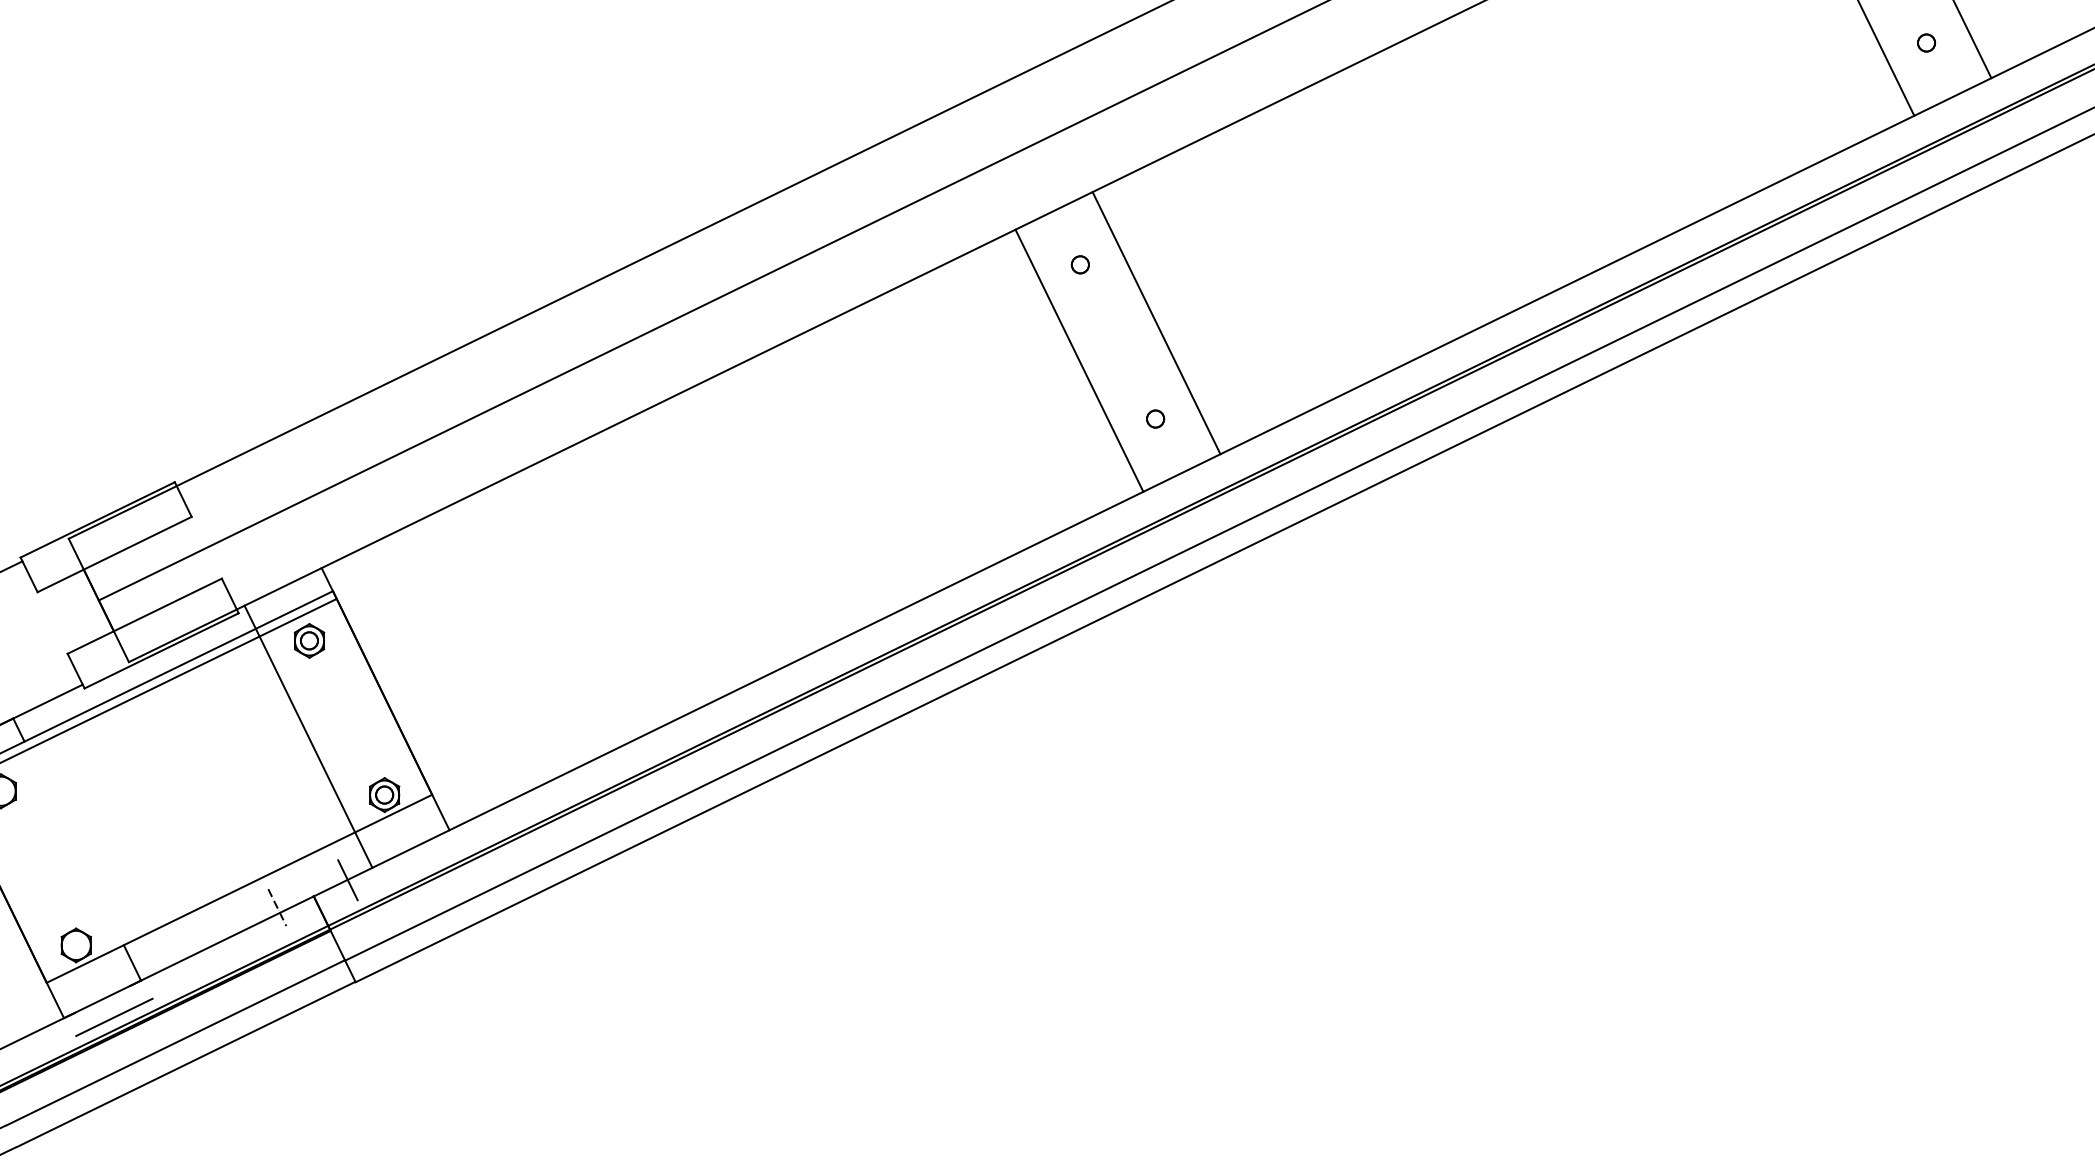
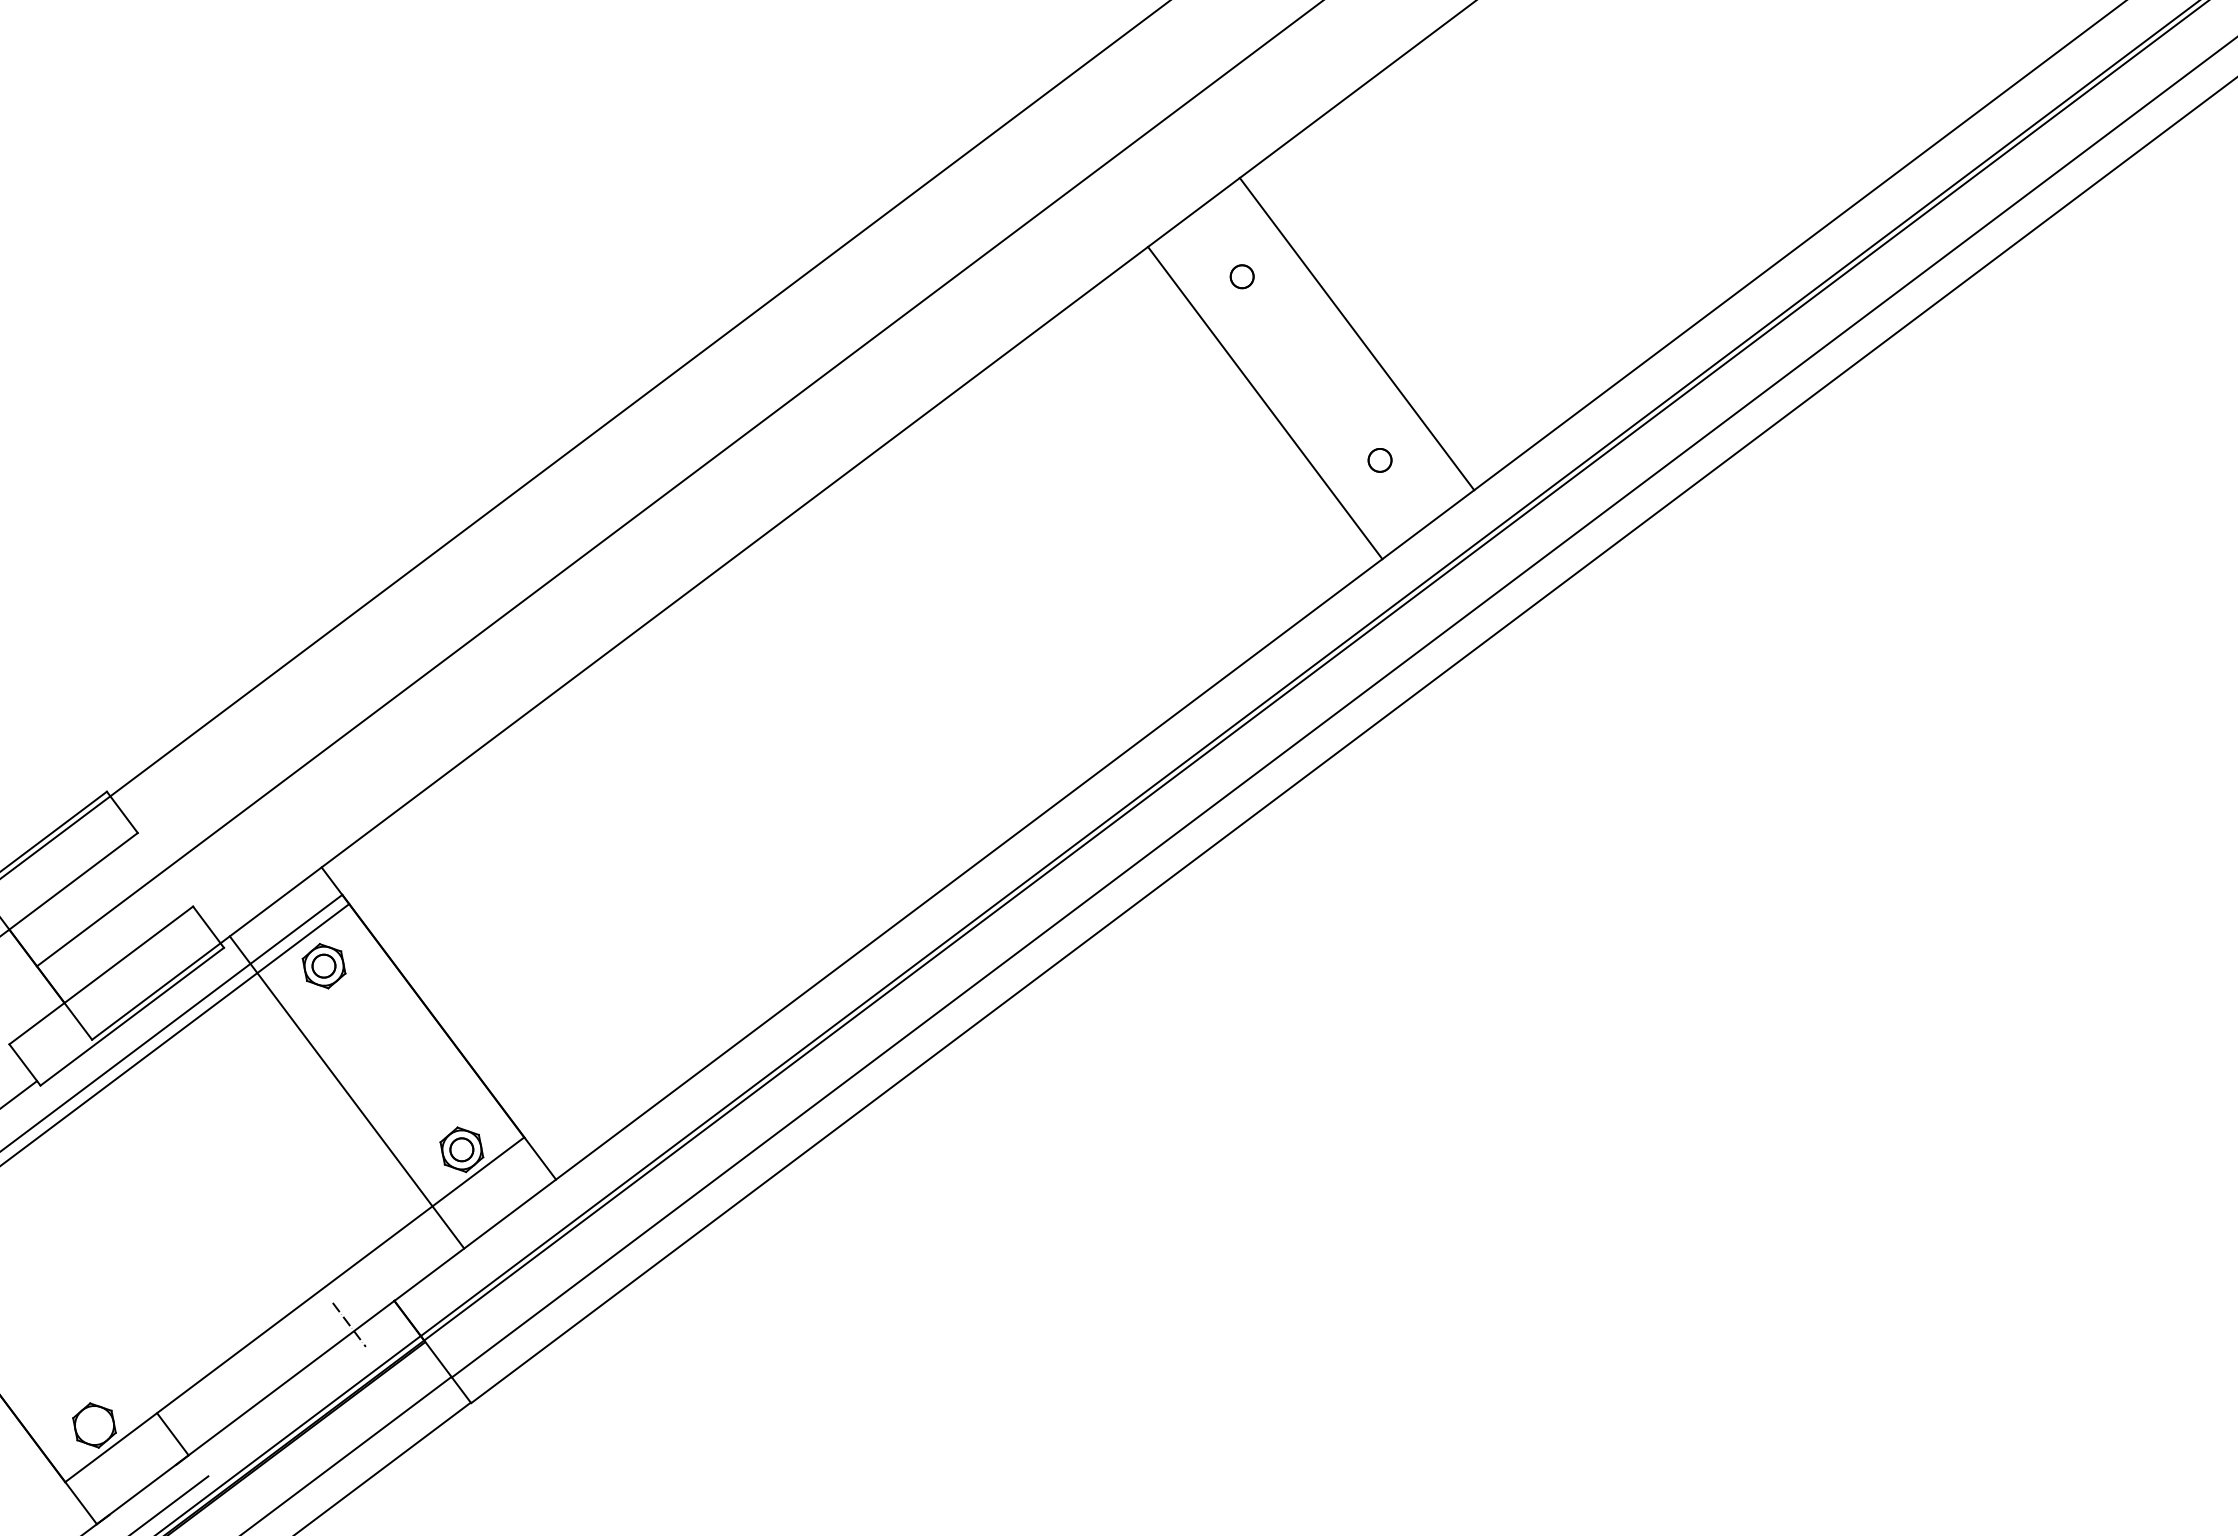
line: (347, 880) -> (434, 1271), removed

